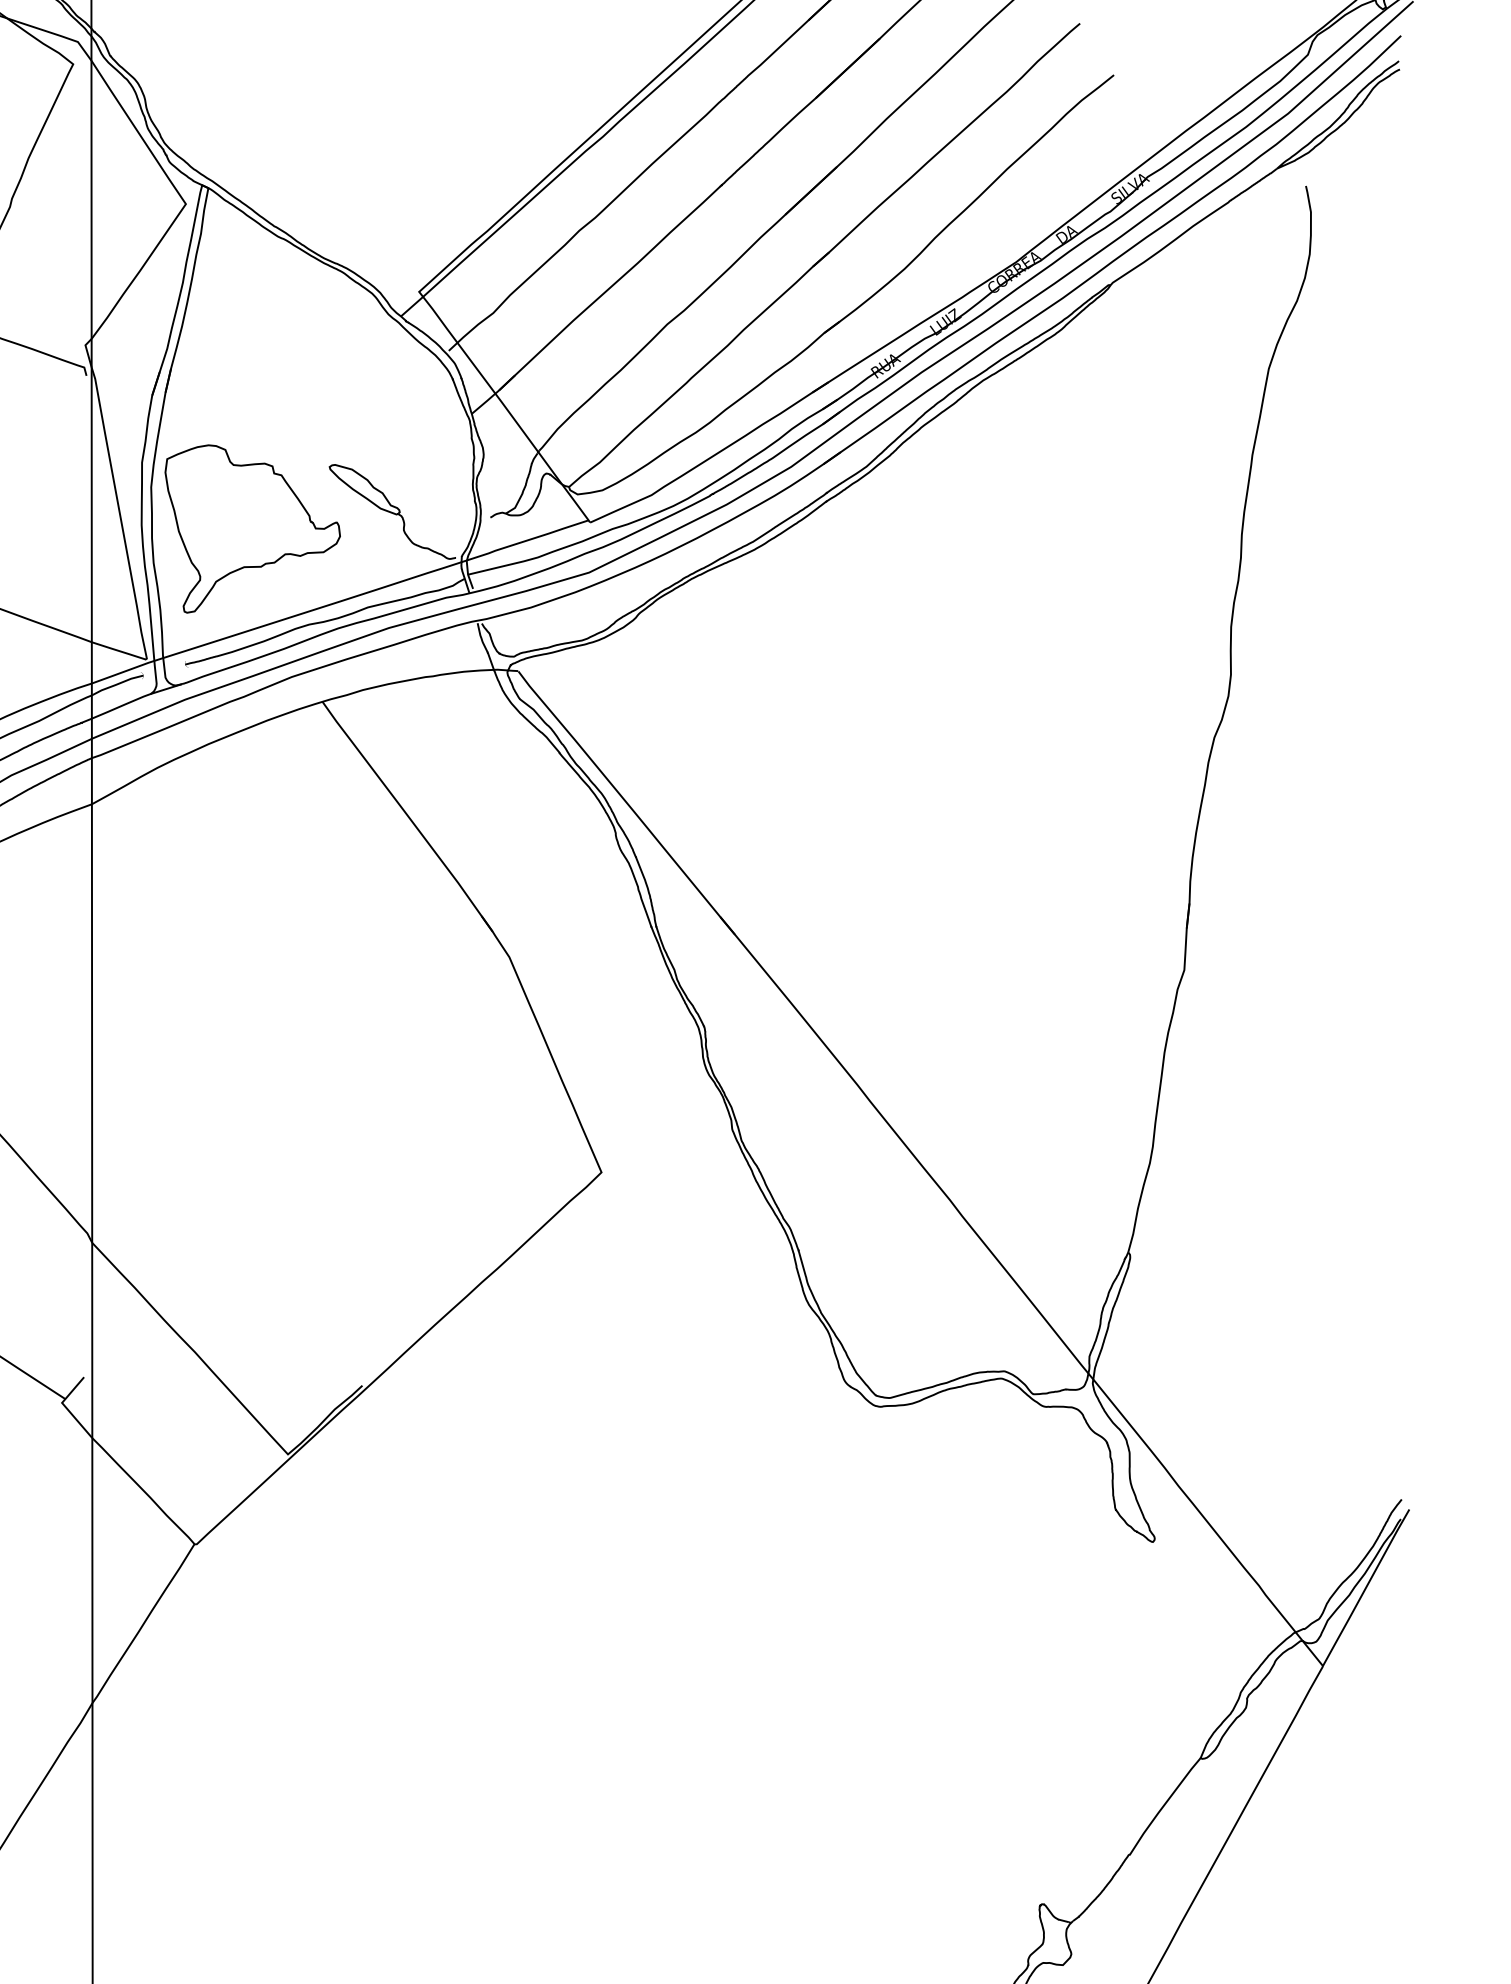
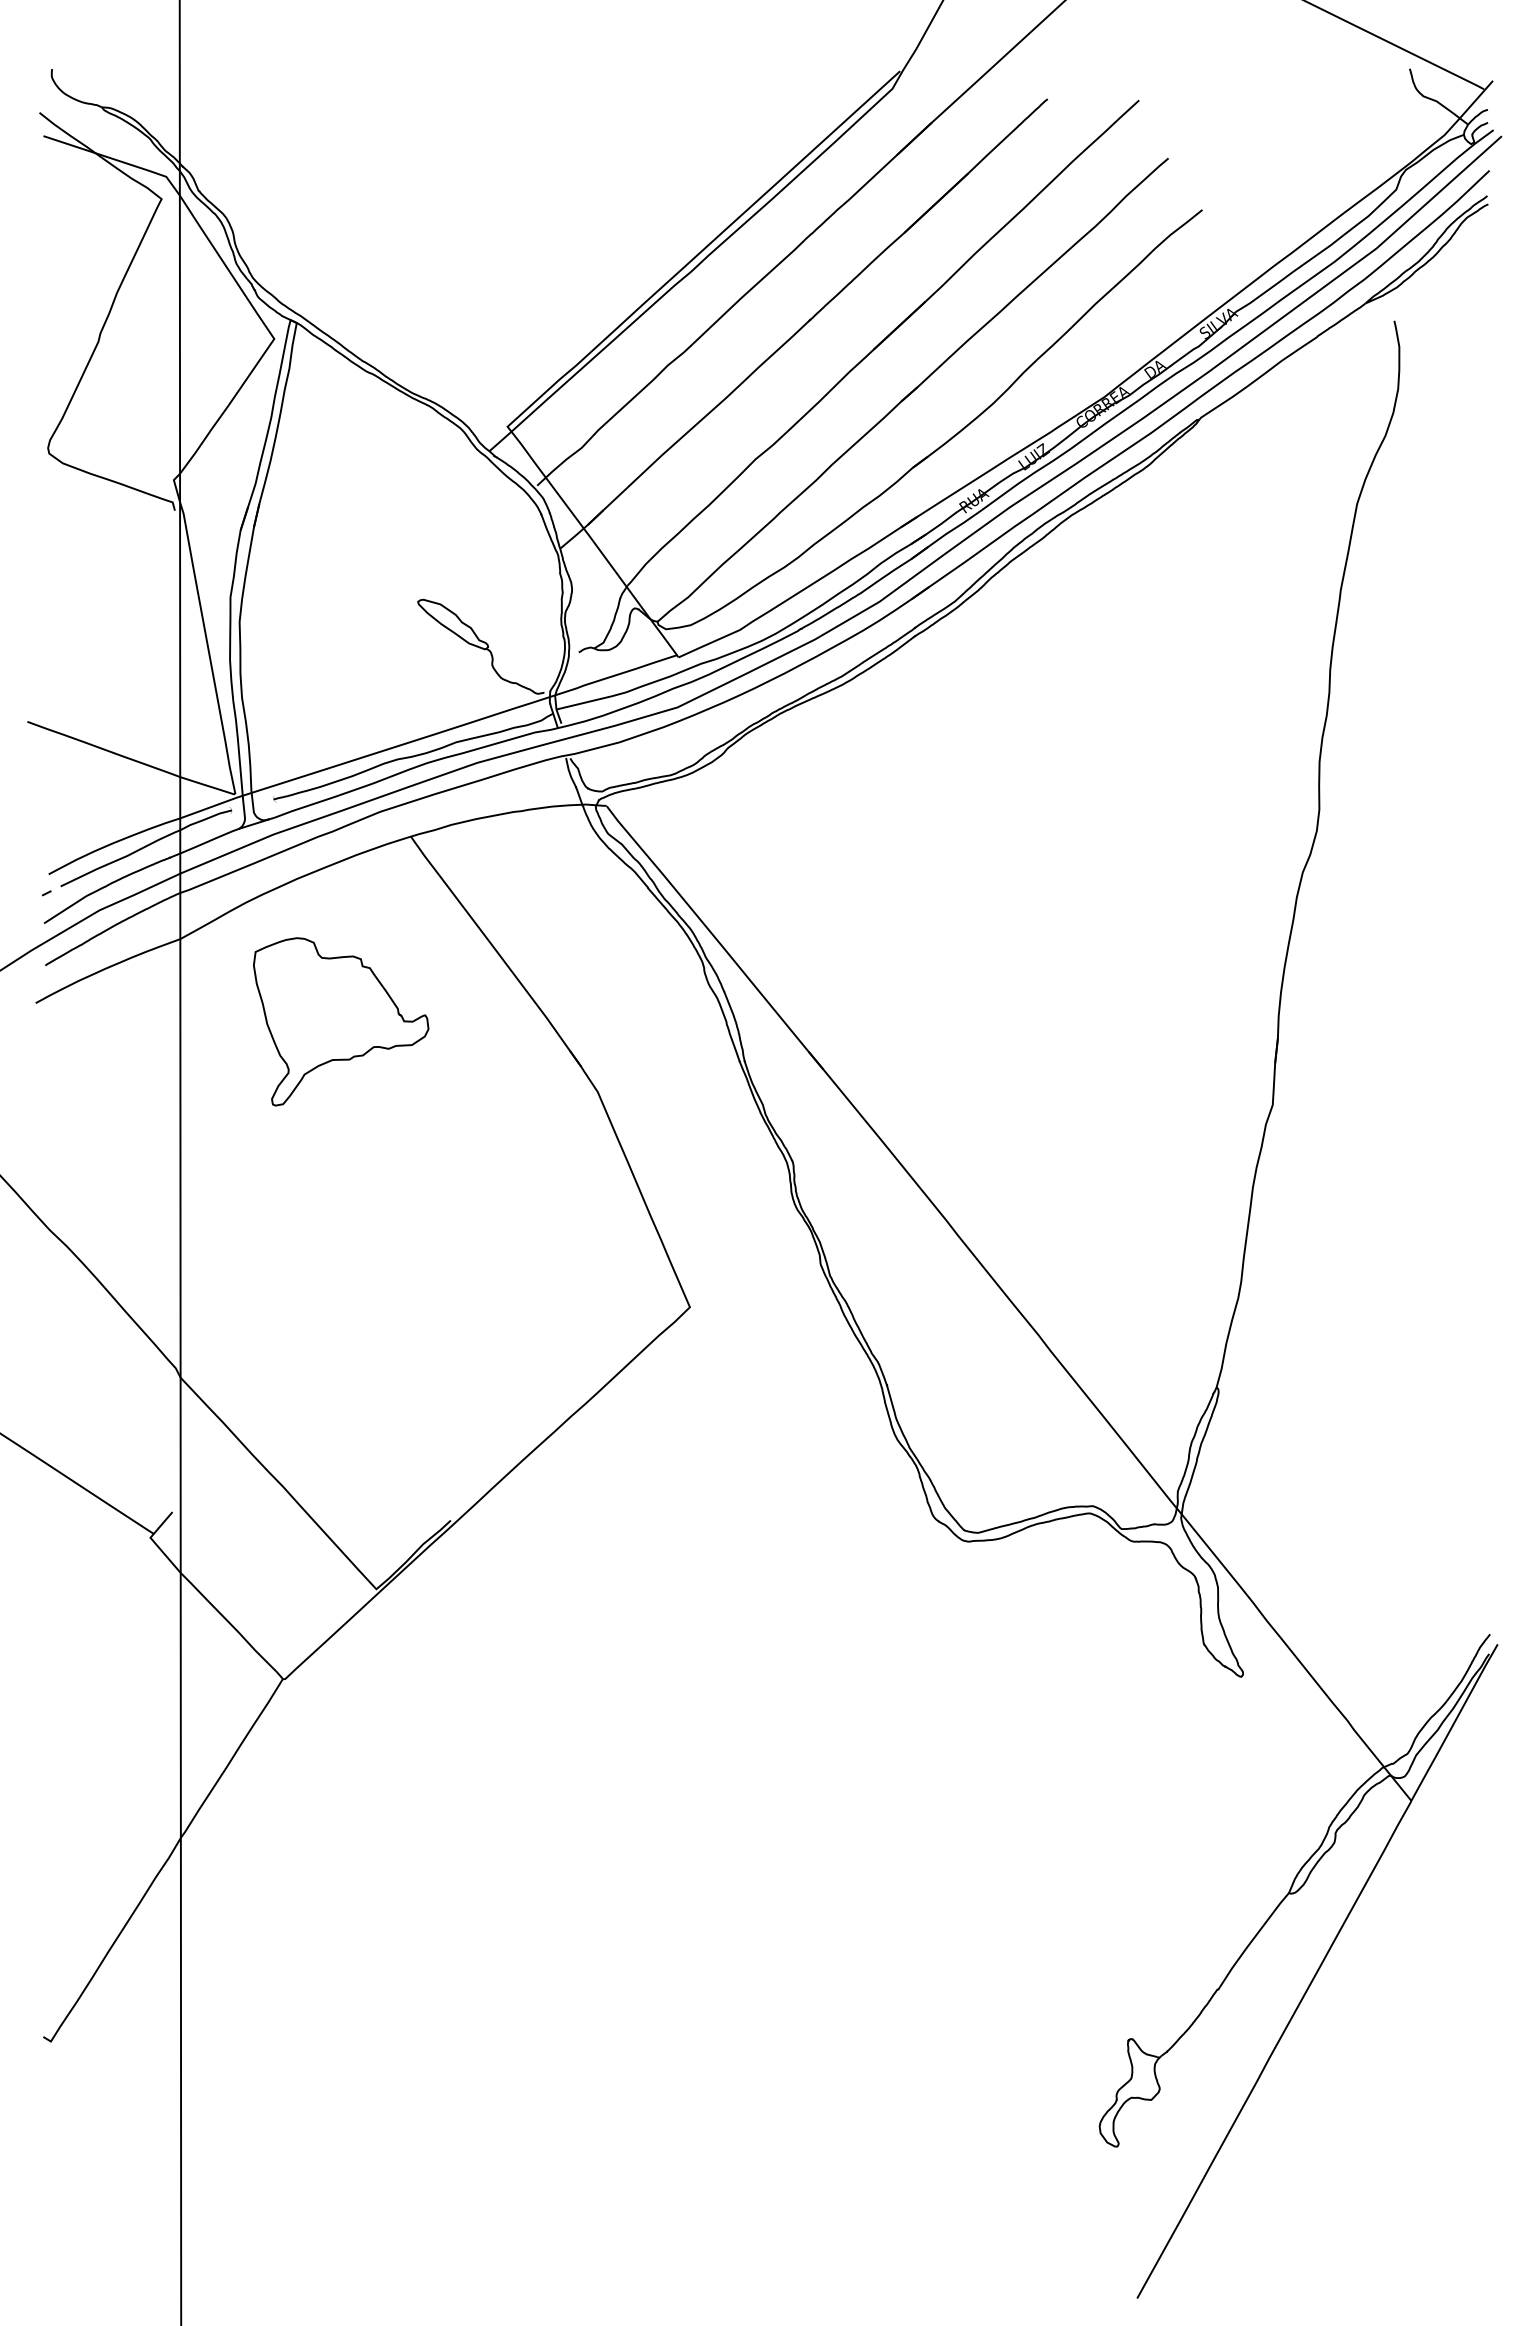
part: (253, 528) -> (341, 1021), moved

